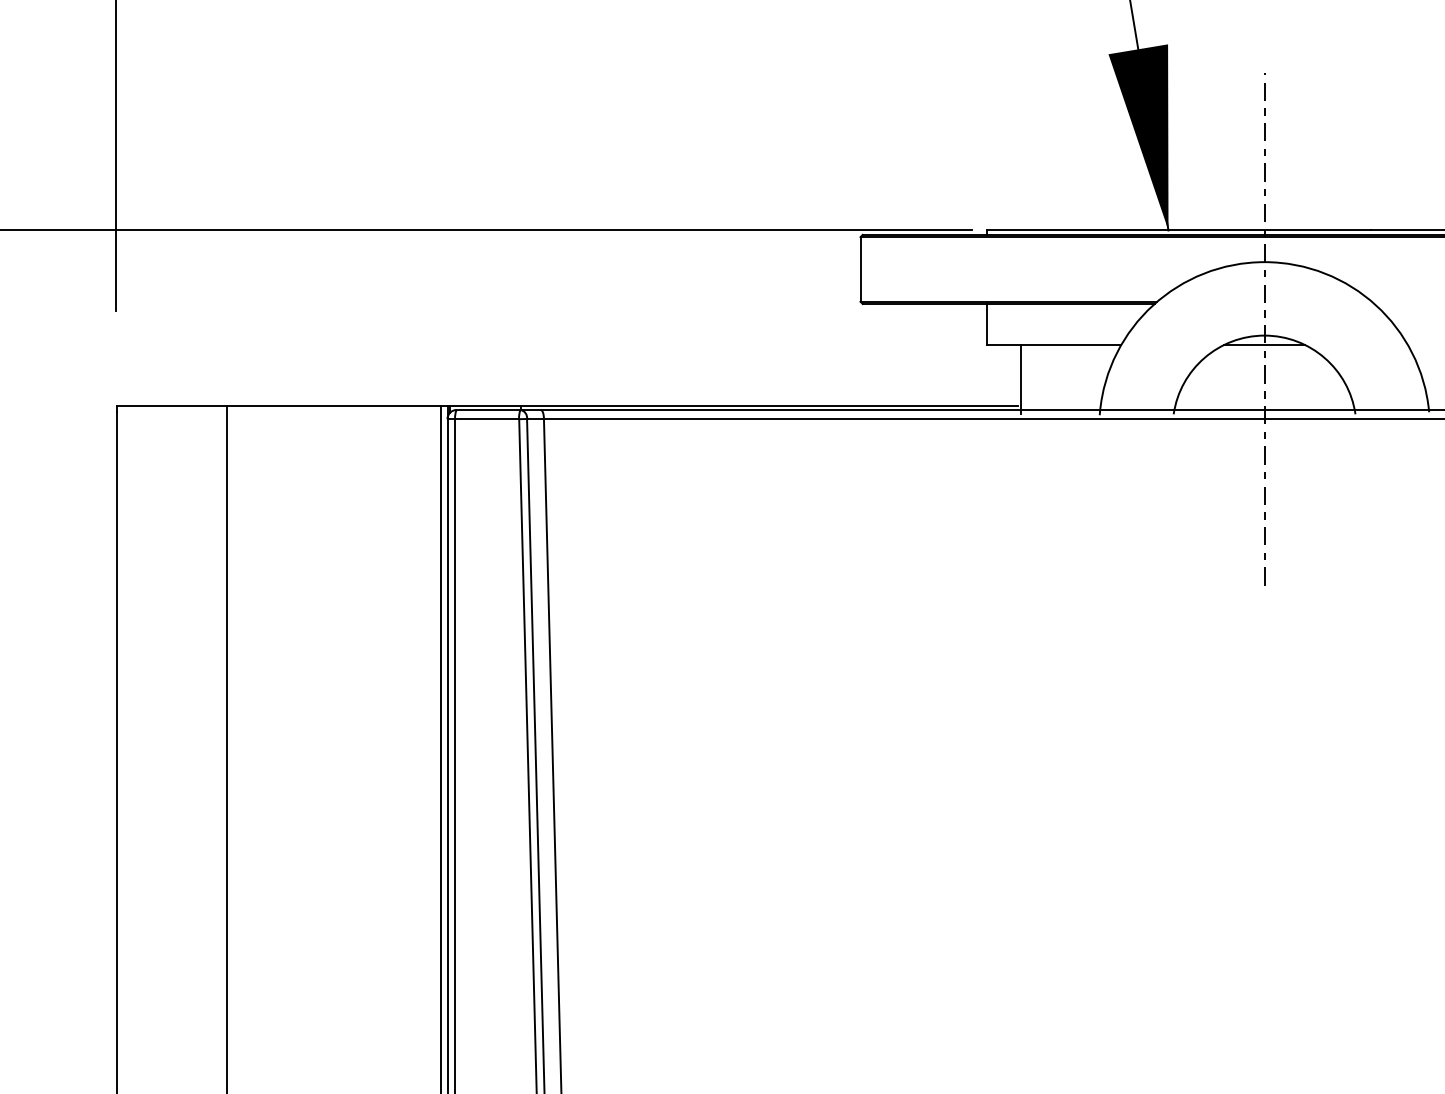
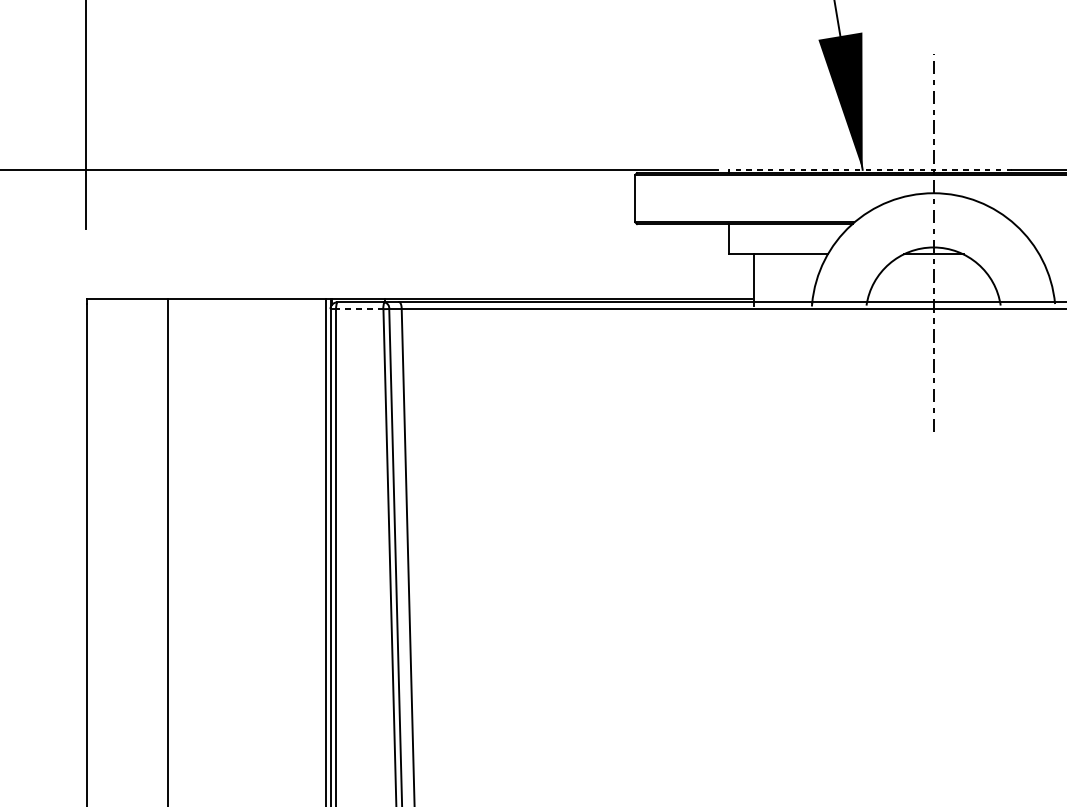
line: (1178, 230) -> (870, 169), solid -> dashed
line: (487, 419) -> (360, 309), solid -> dashed

